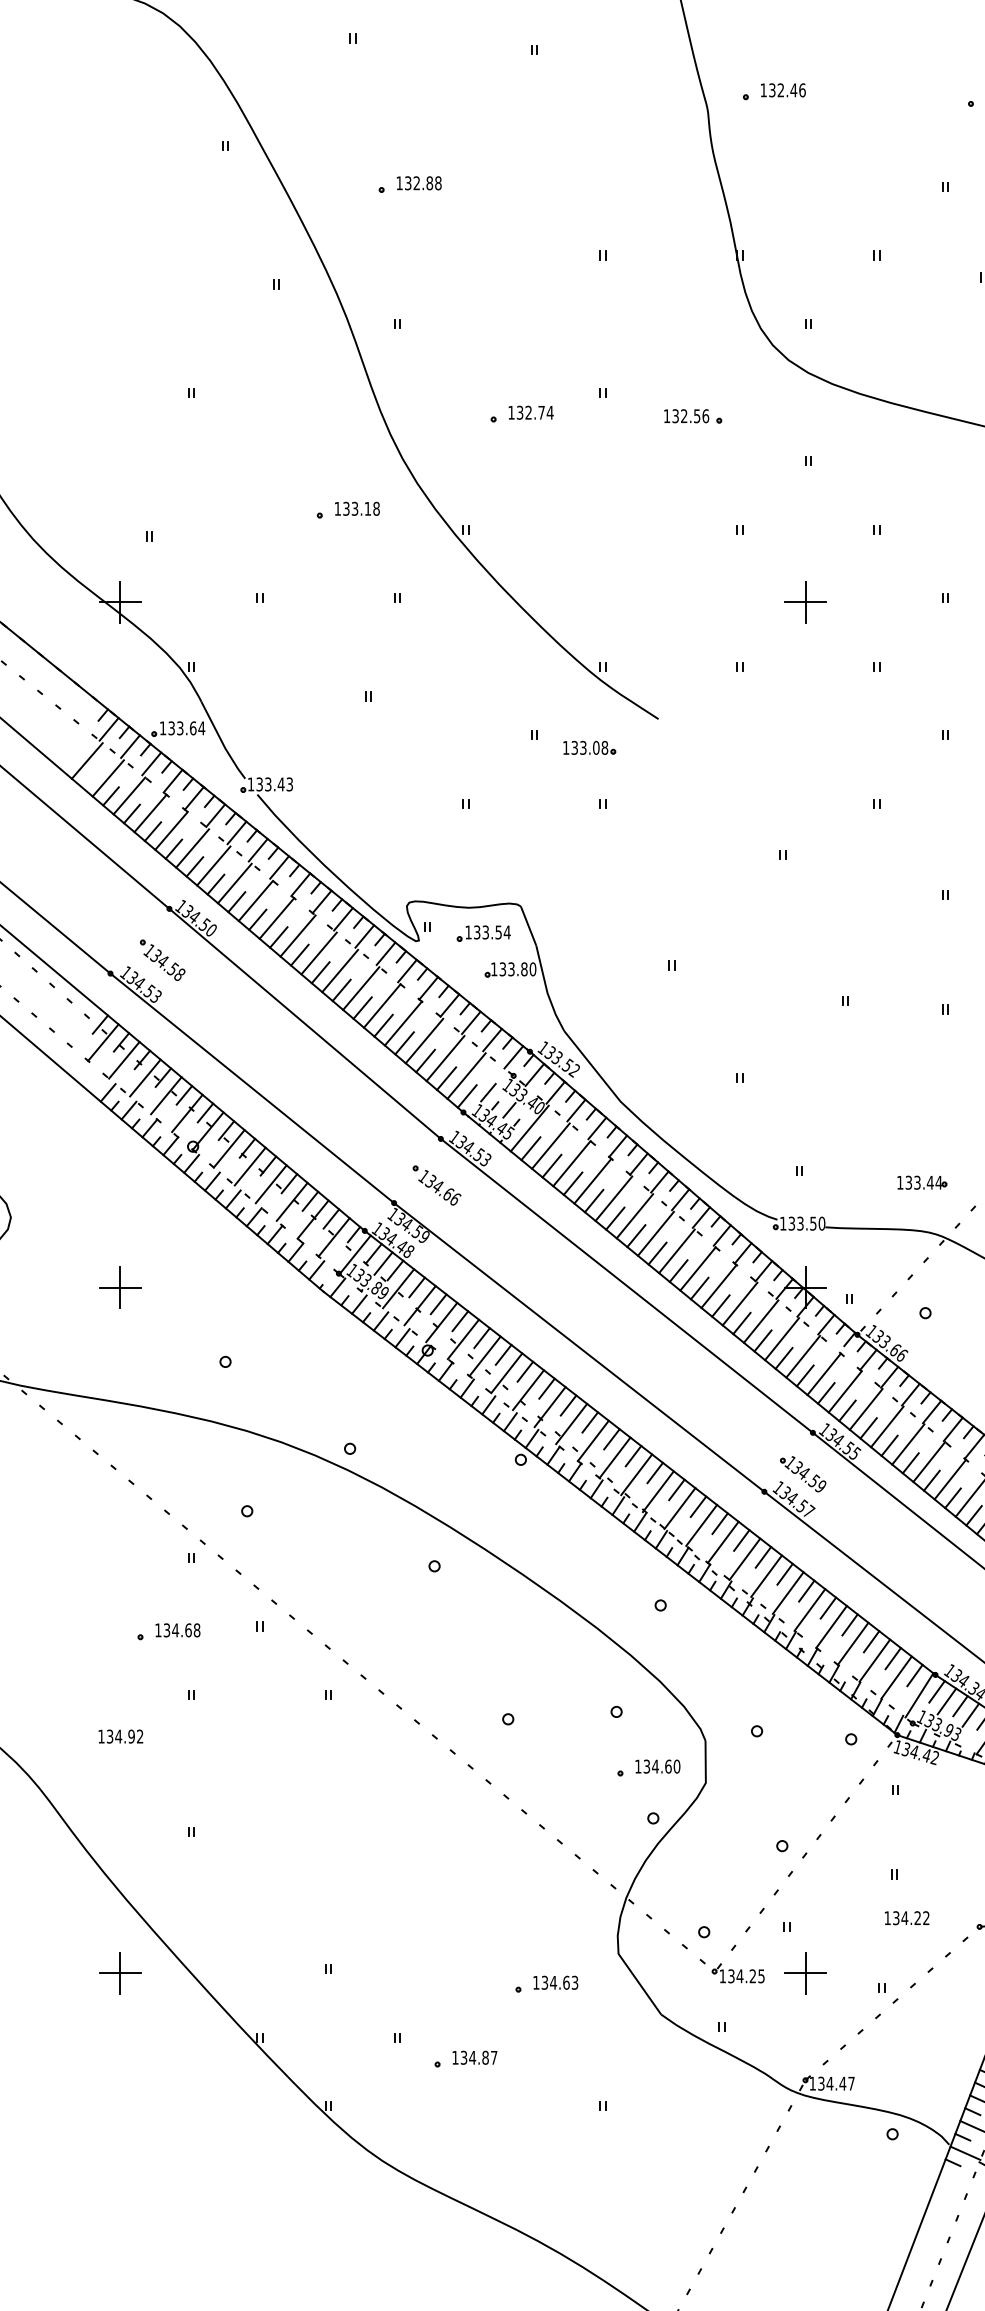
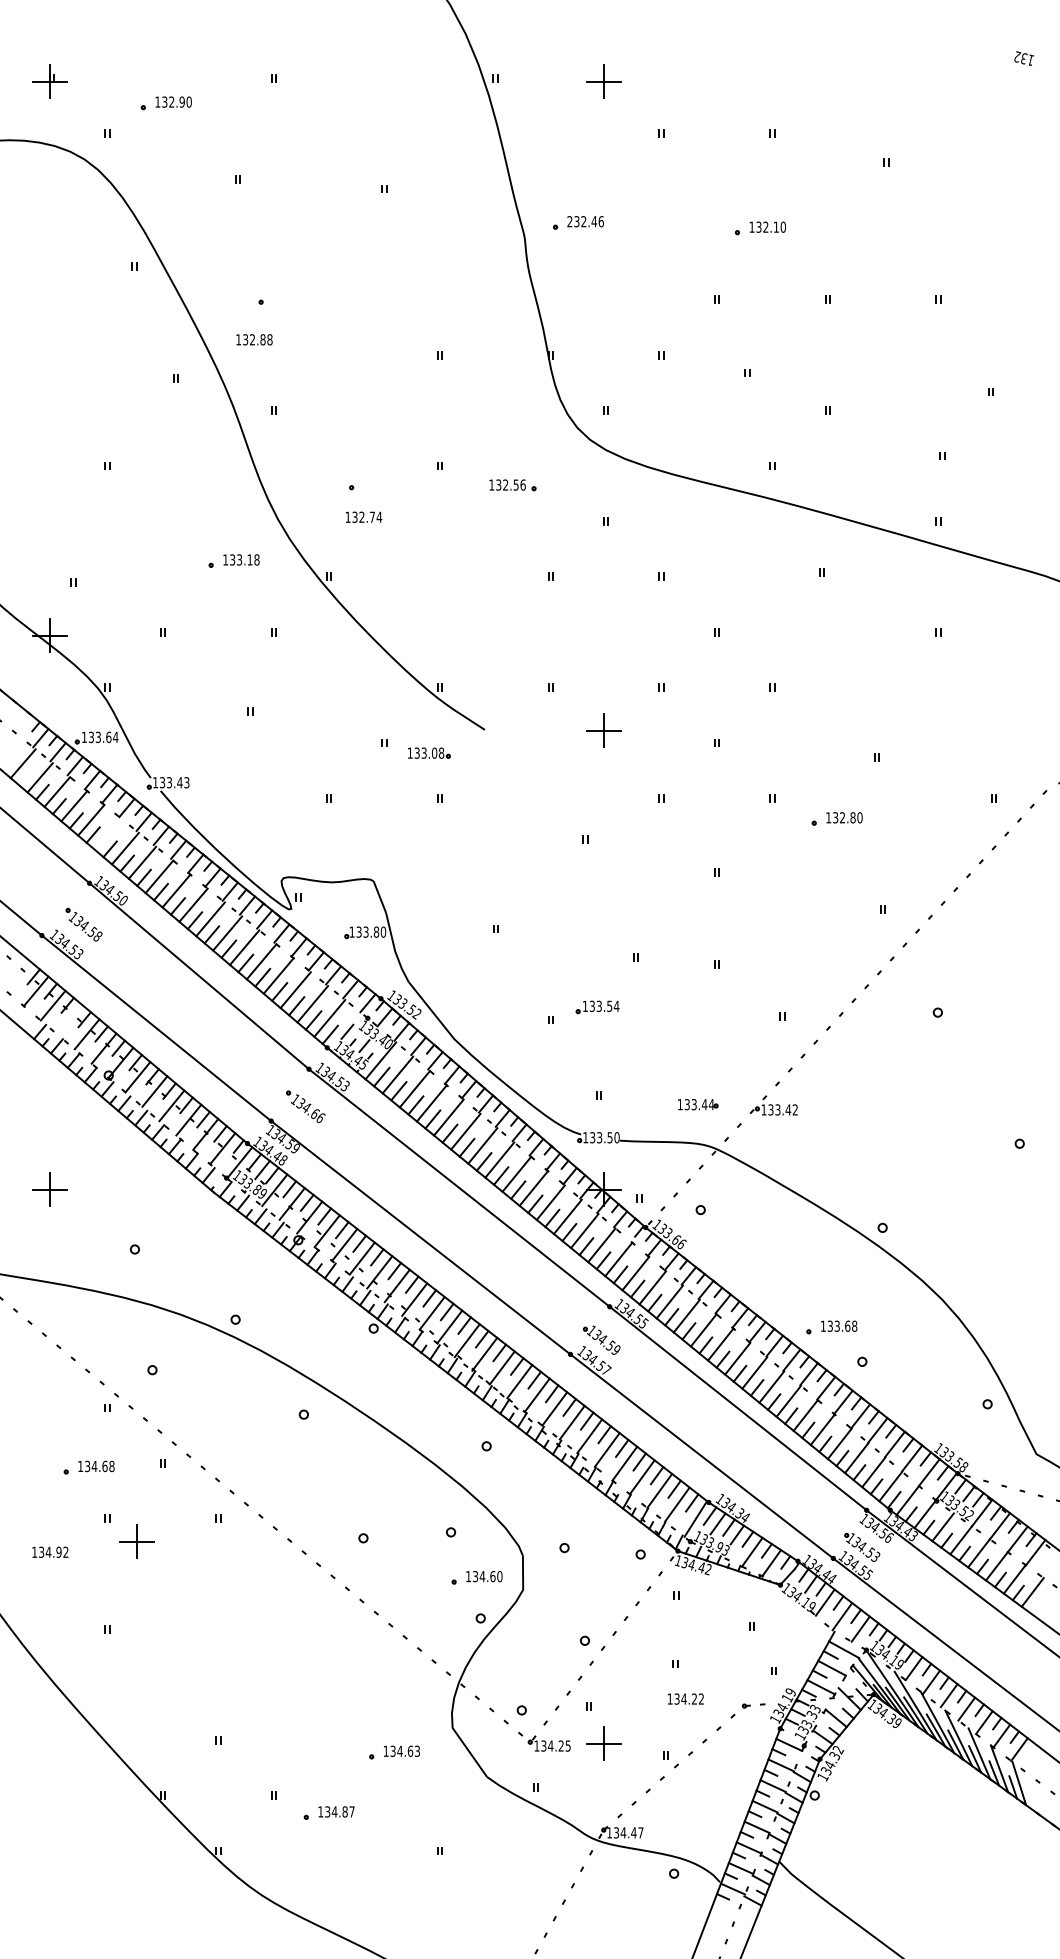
text: (763, 90) -> (569, 221), 132.46 -> 232.46
text: (419, 182) -> (254, 339), moved
text: (531, 411) -> (364, 516), moved
part: (805, 602) -> (603, 730), moved
line: (192, 847) -> (108, 833), removed
part: (483, 933) -> (597, 1007), moved
line: (144, 1077) -> (69, 1019), removed
part: (119, 1973) -> (136, 1541), moved

